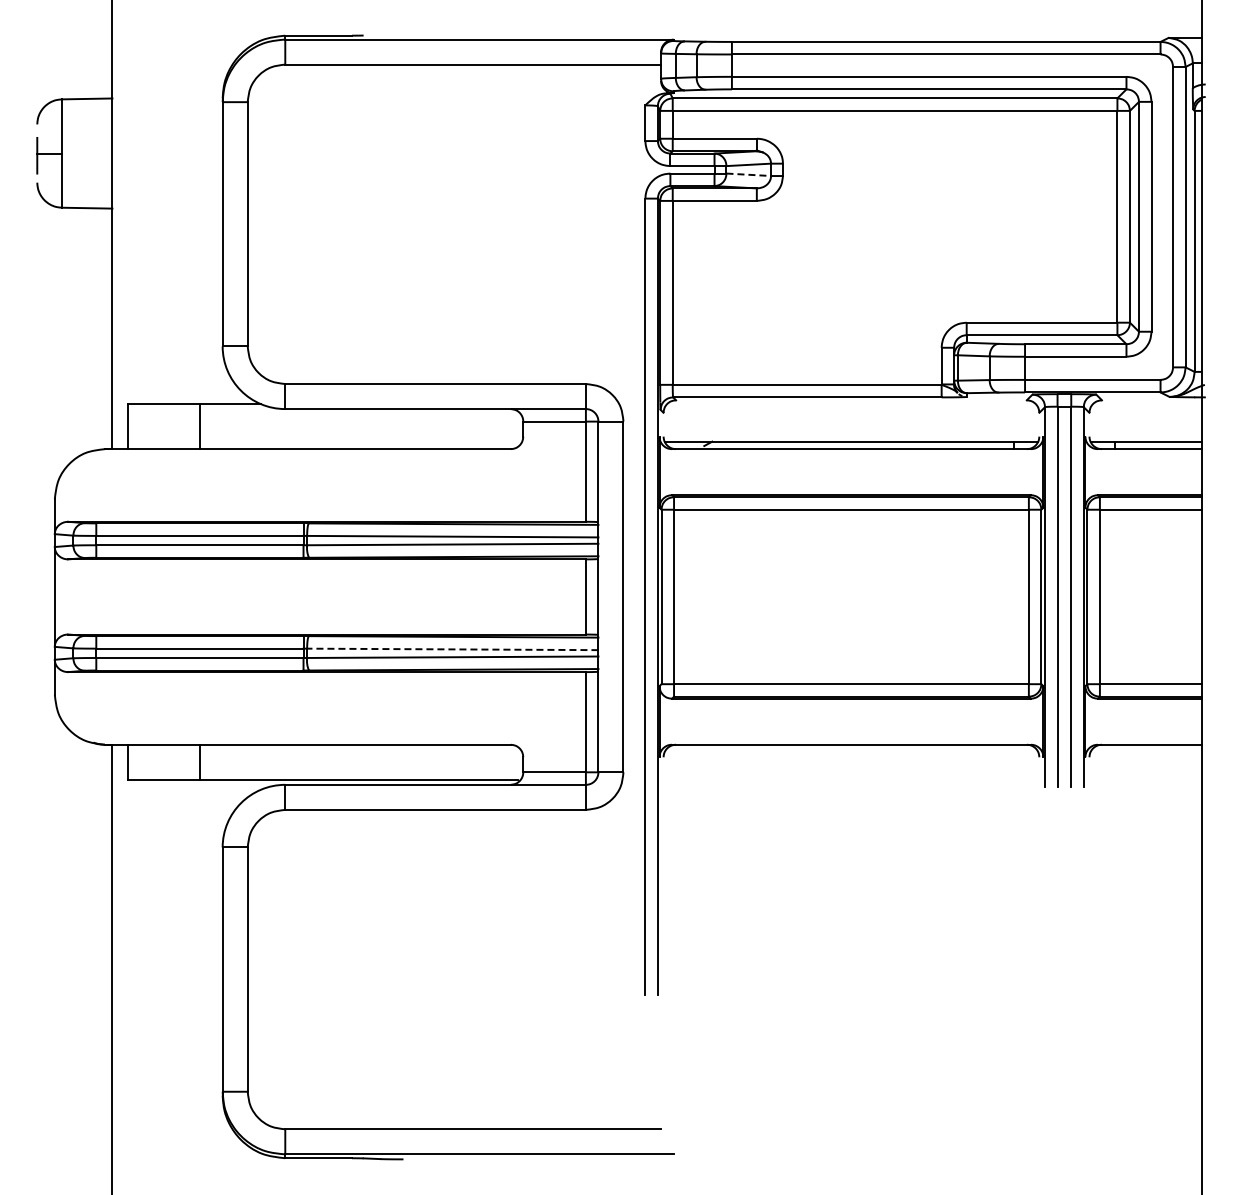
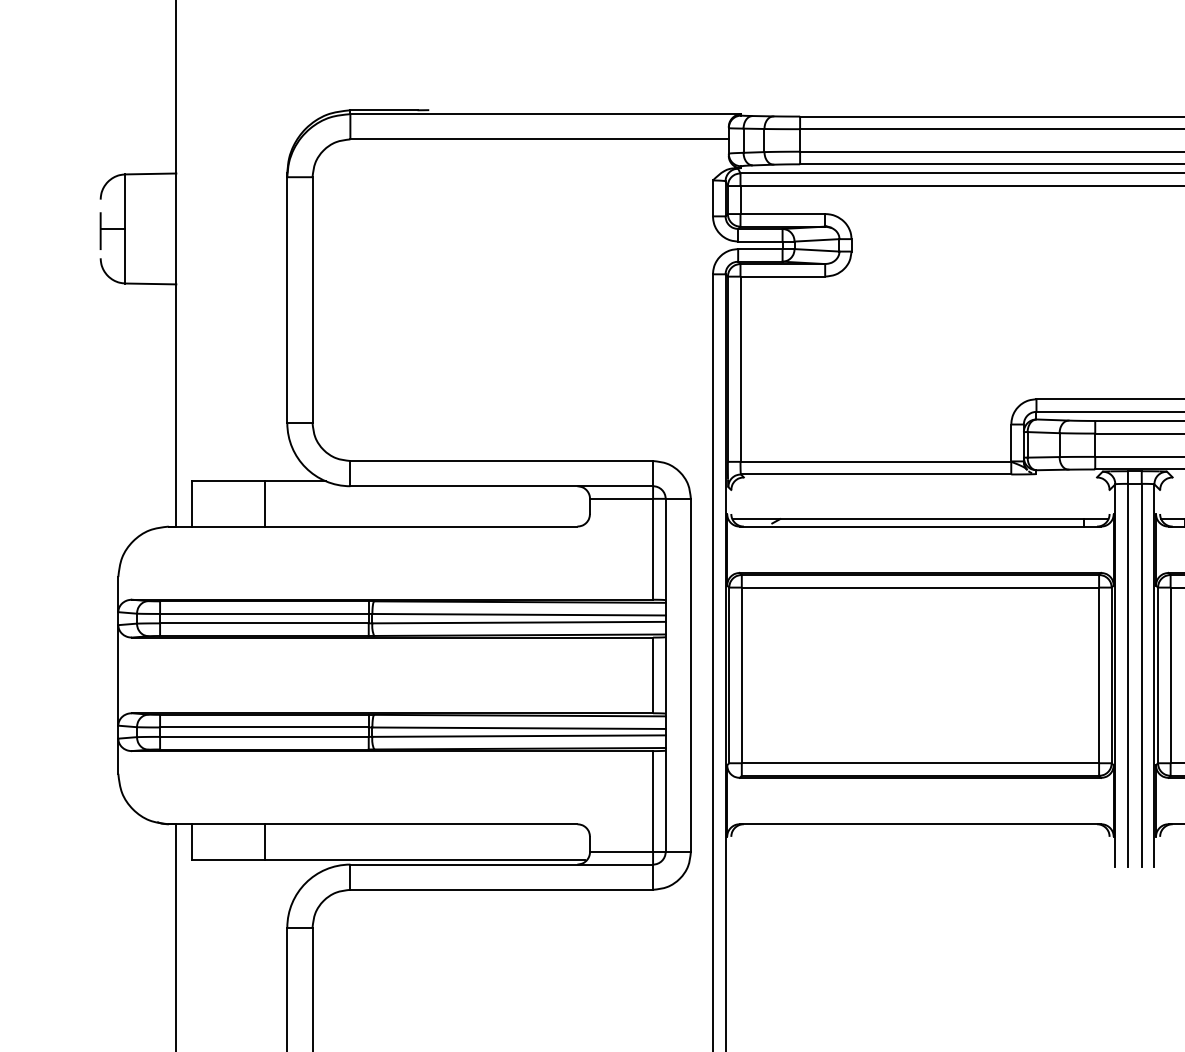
line: (749, 174) -> (817, 250), dashed -> solid
line: (452, 649) -> (518, 728), dashed -> solid

